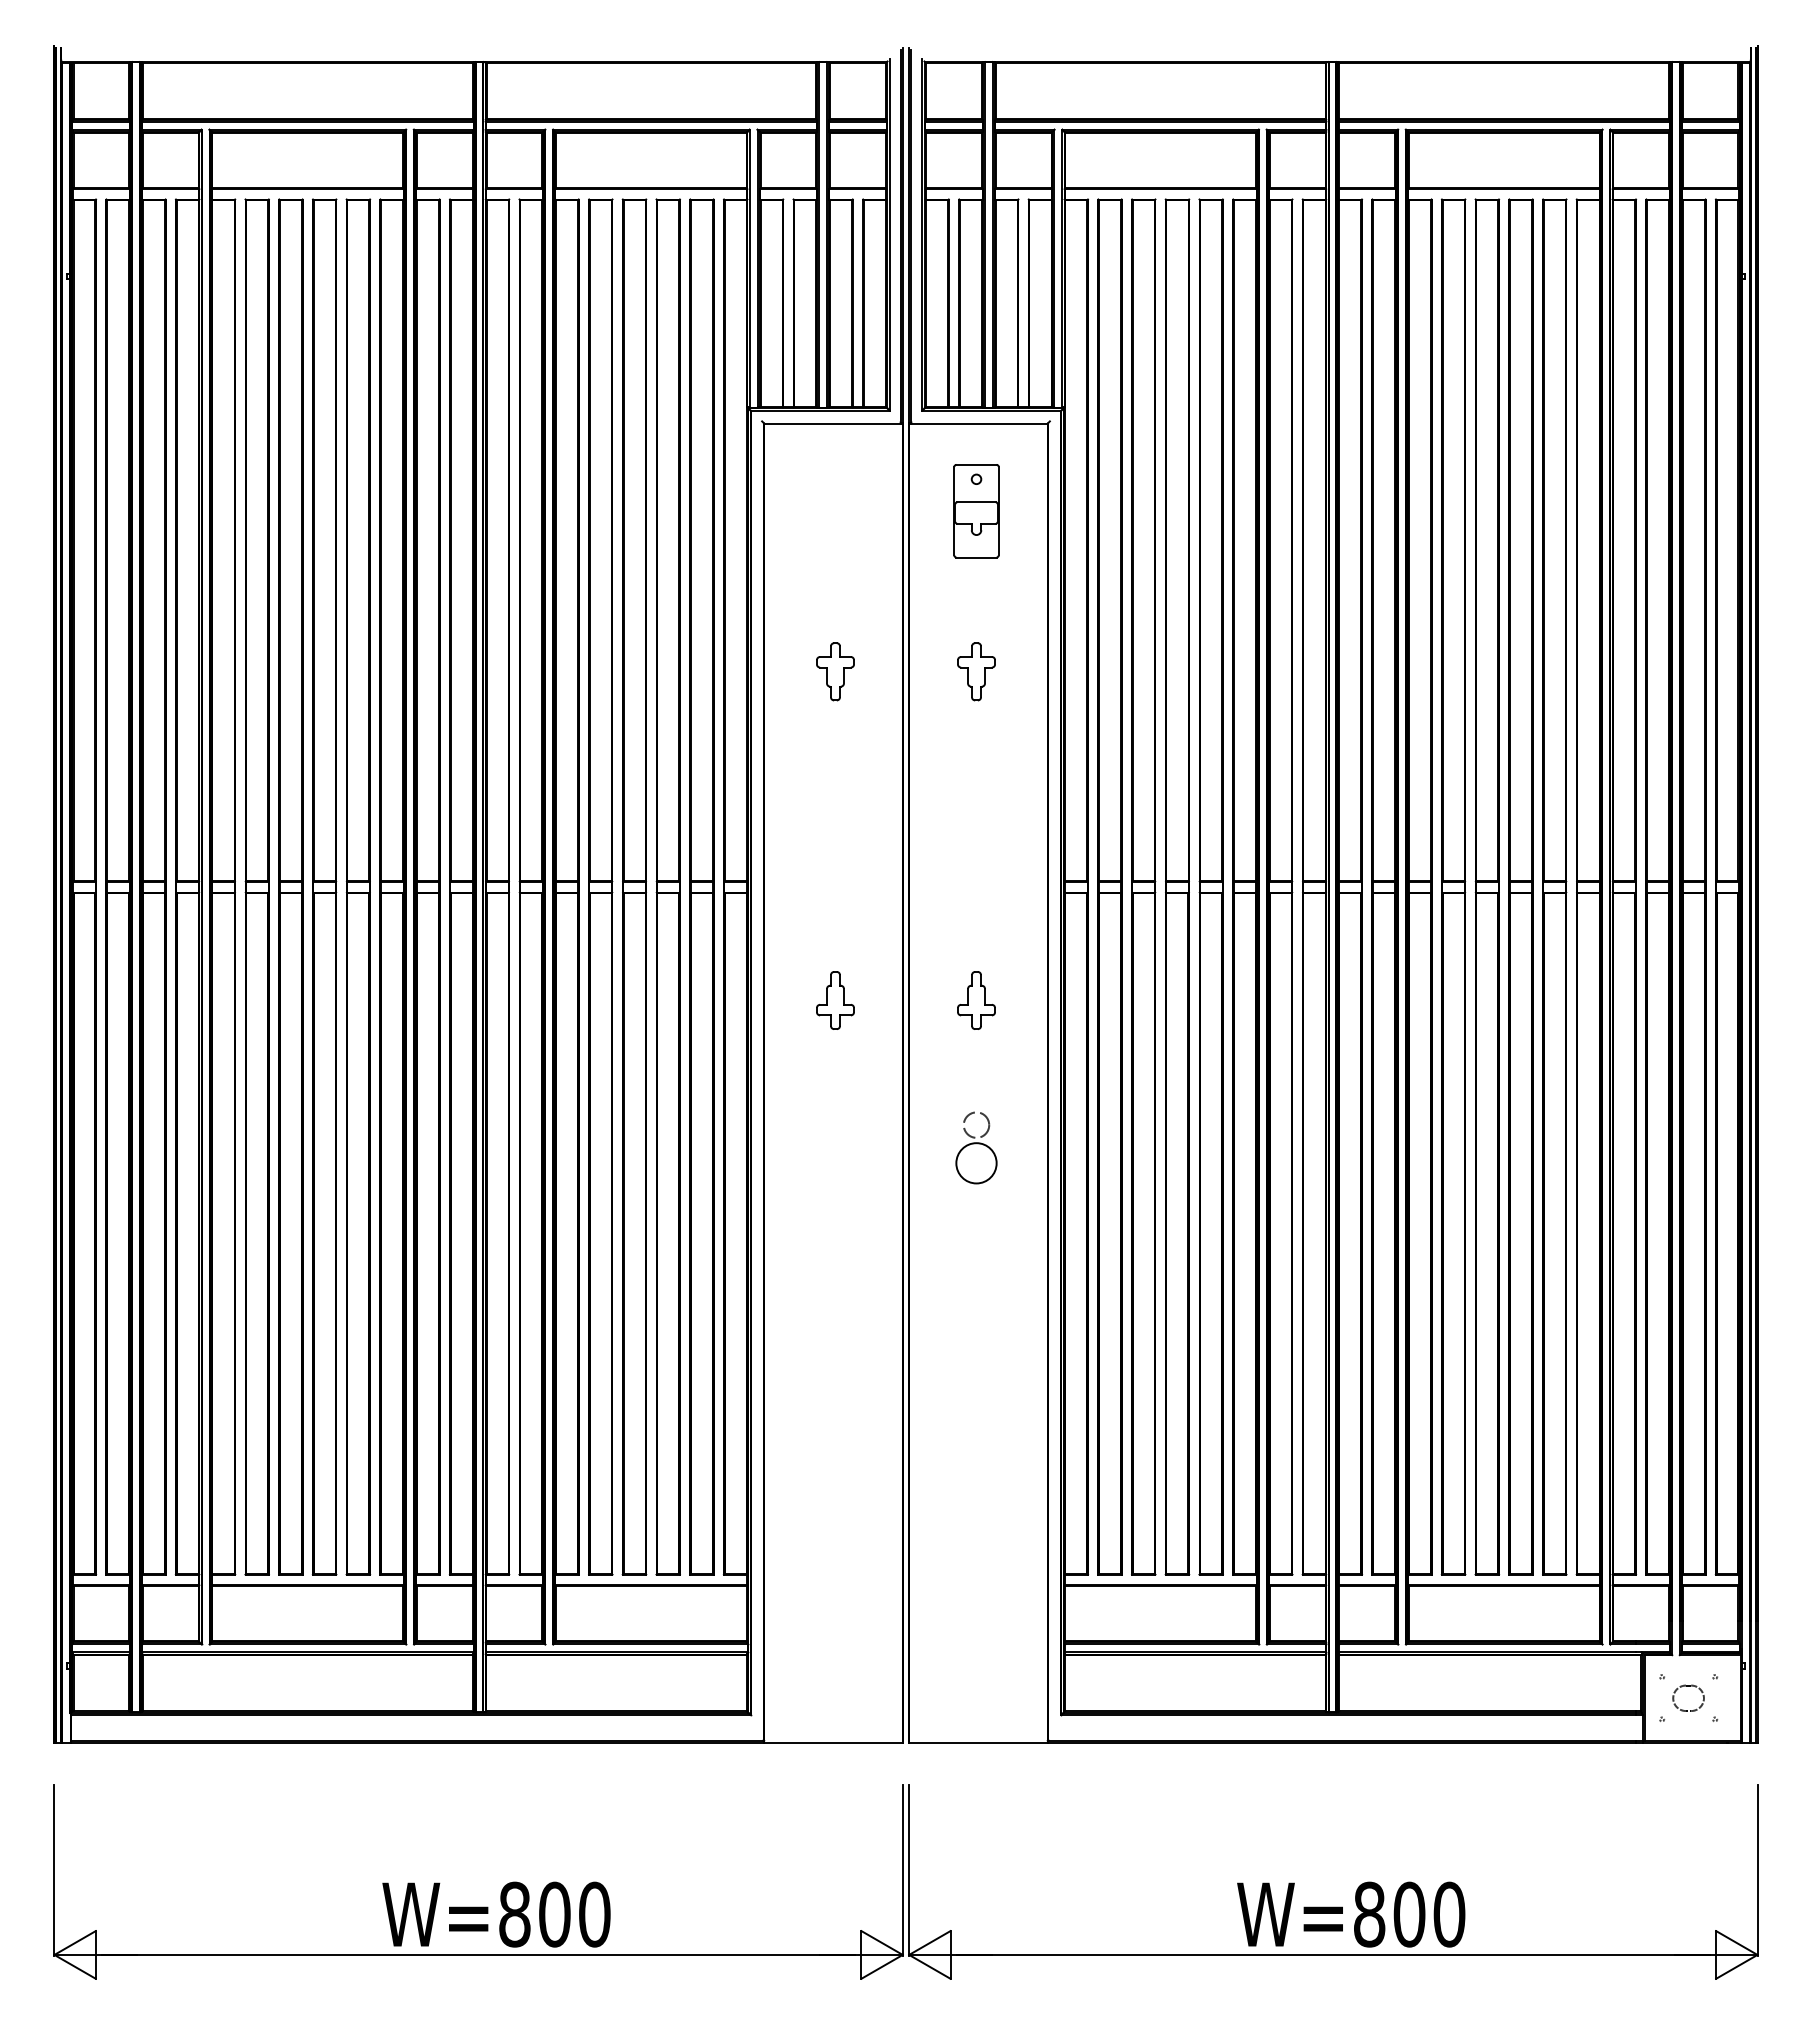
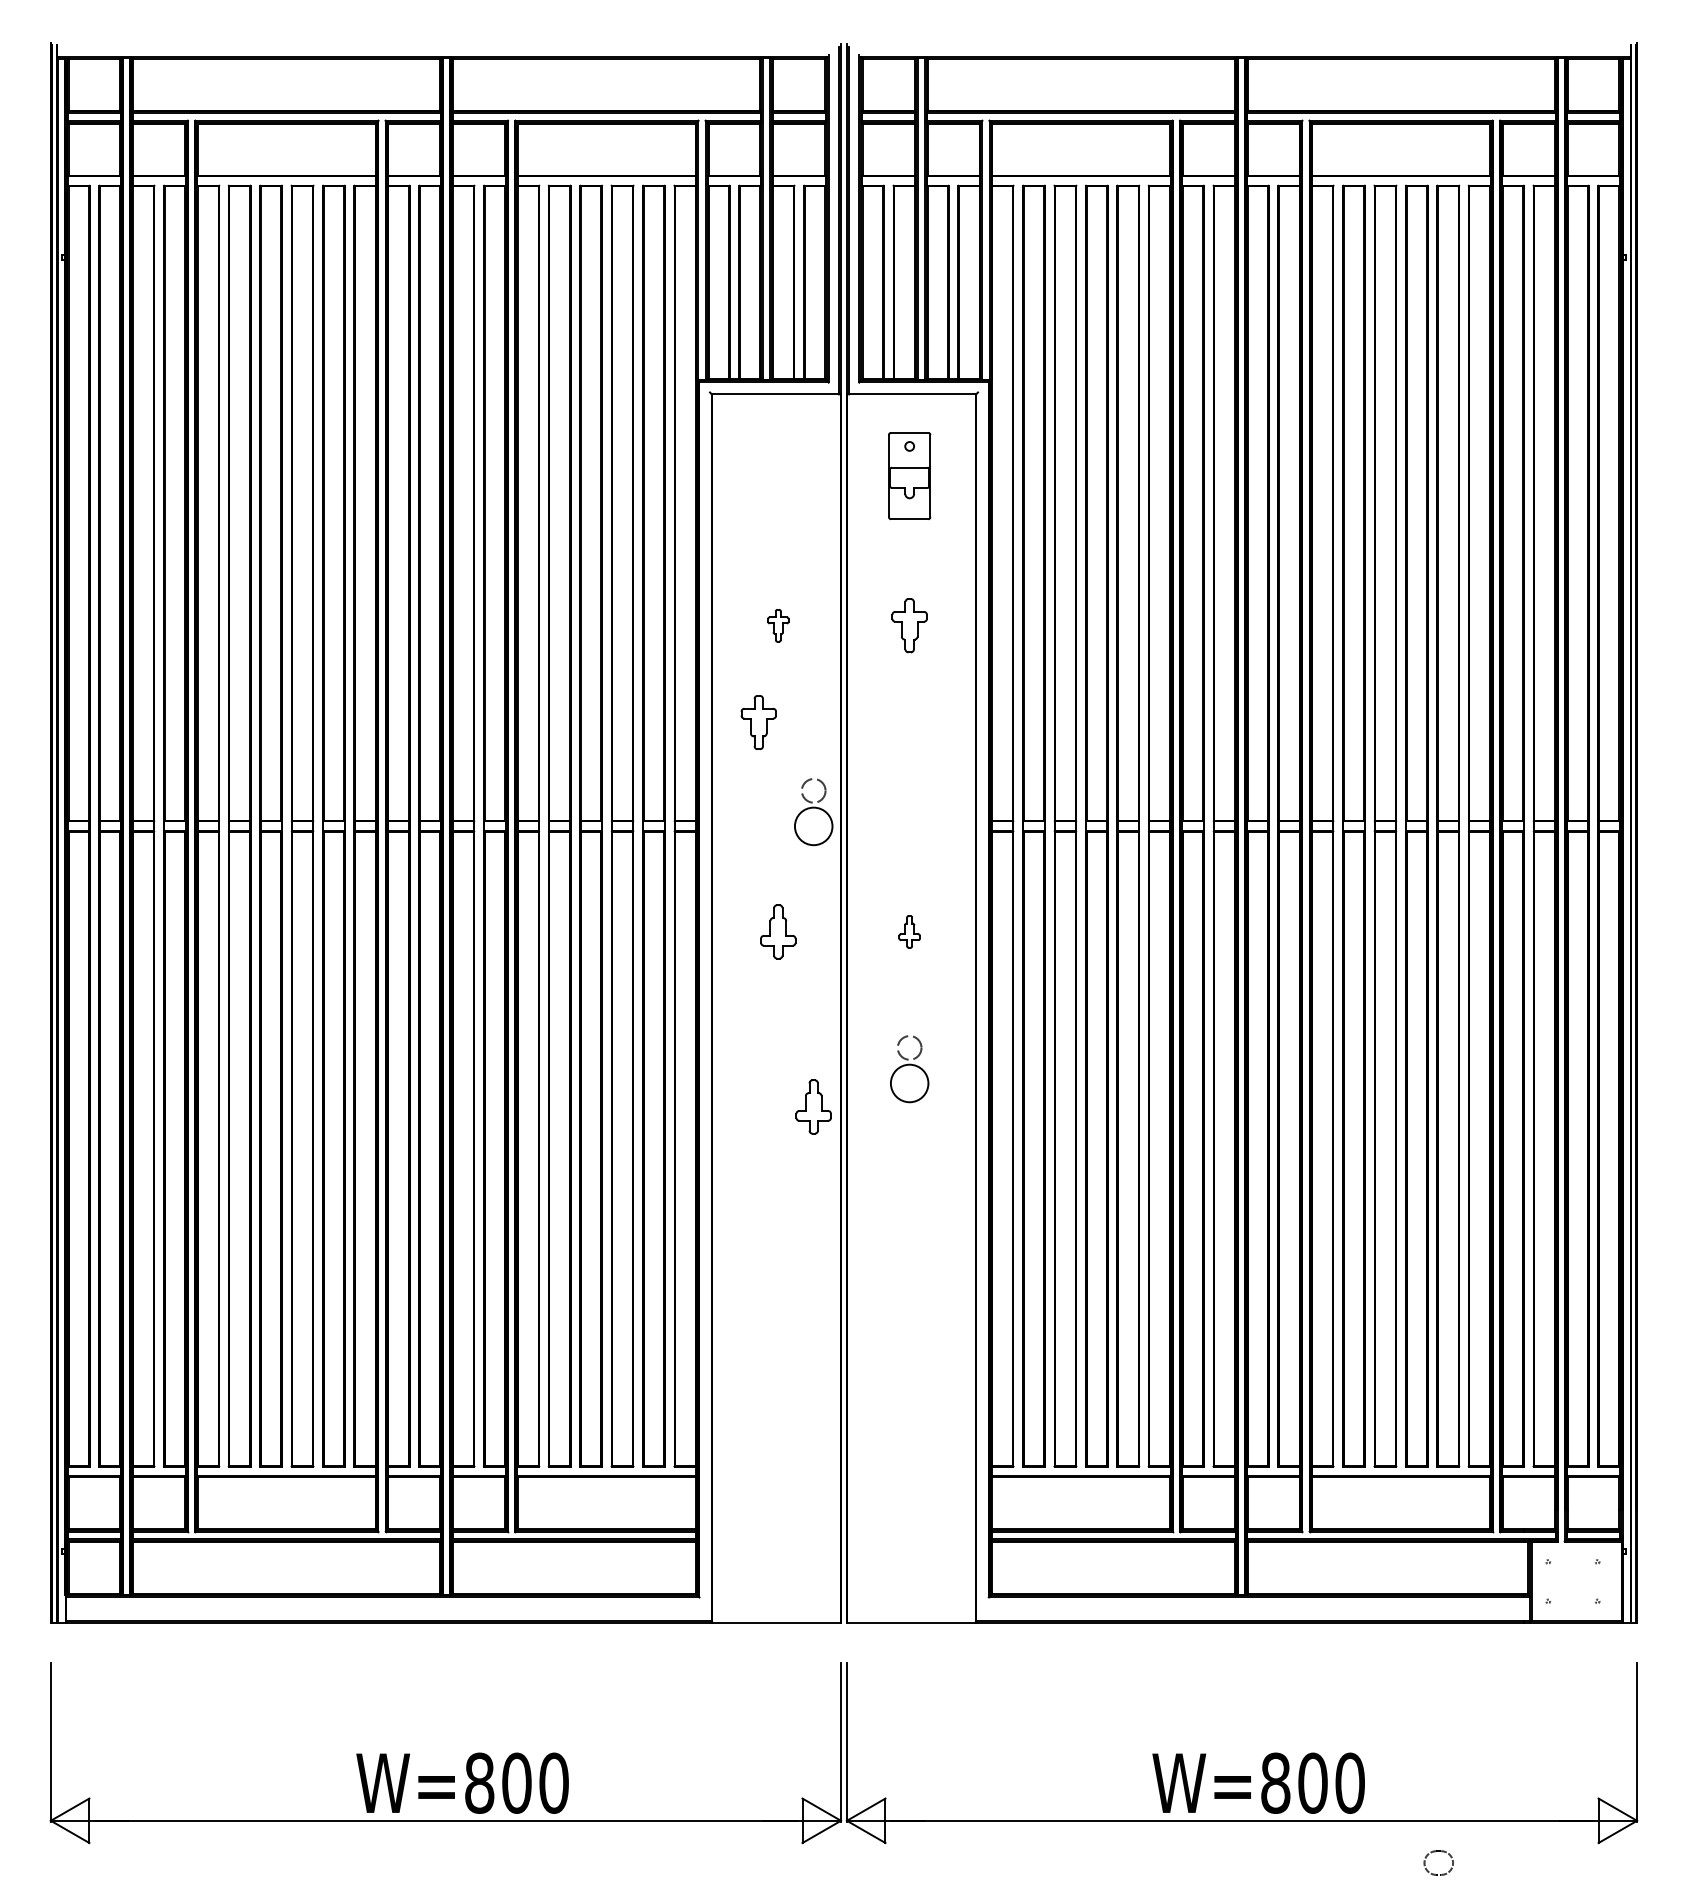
part: (835, 671) -> (778, 625), size x0.6
part: (814, 775) -> (758, 722), added
part: (873, 871) -> (813, 811), added
part: (976, 1000) -> (909, 931), size x0.6
part: (873, 1188) -> (813, 1106), added
part: (1688, 1686) -> (1438, 1852), moved

